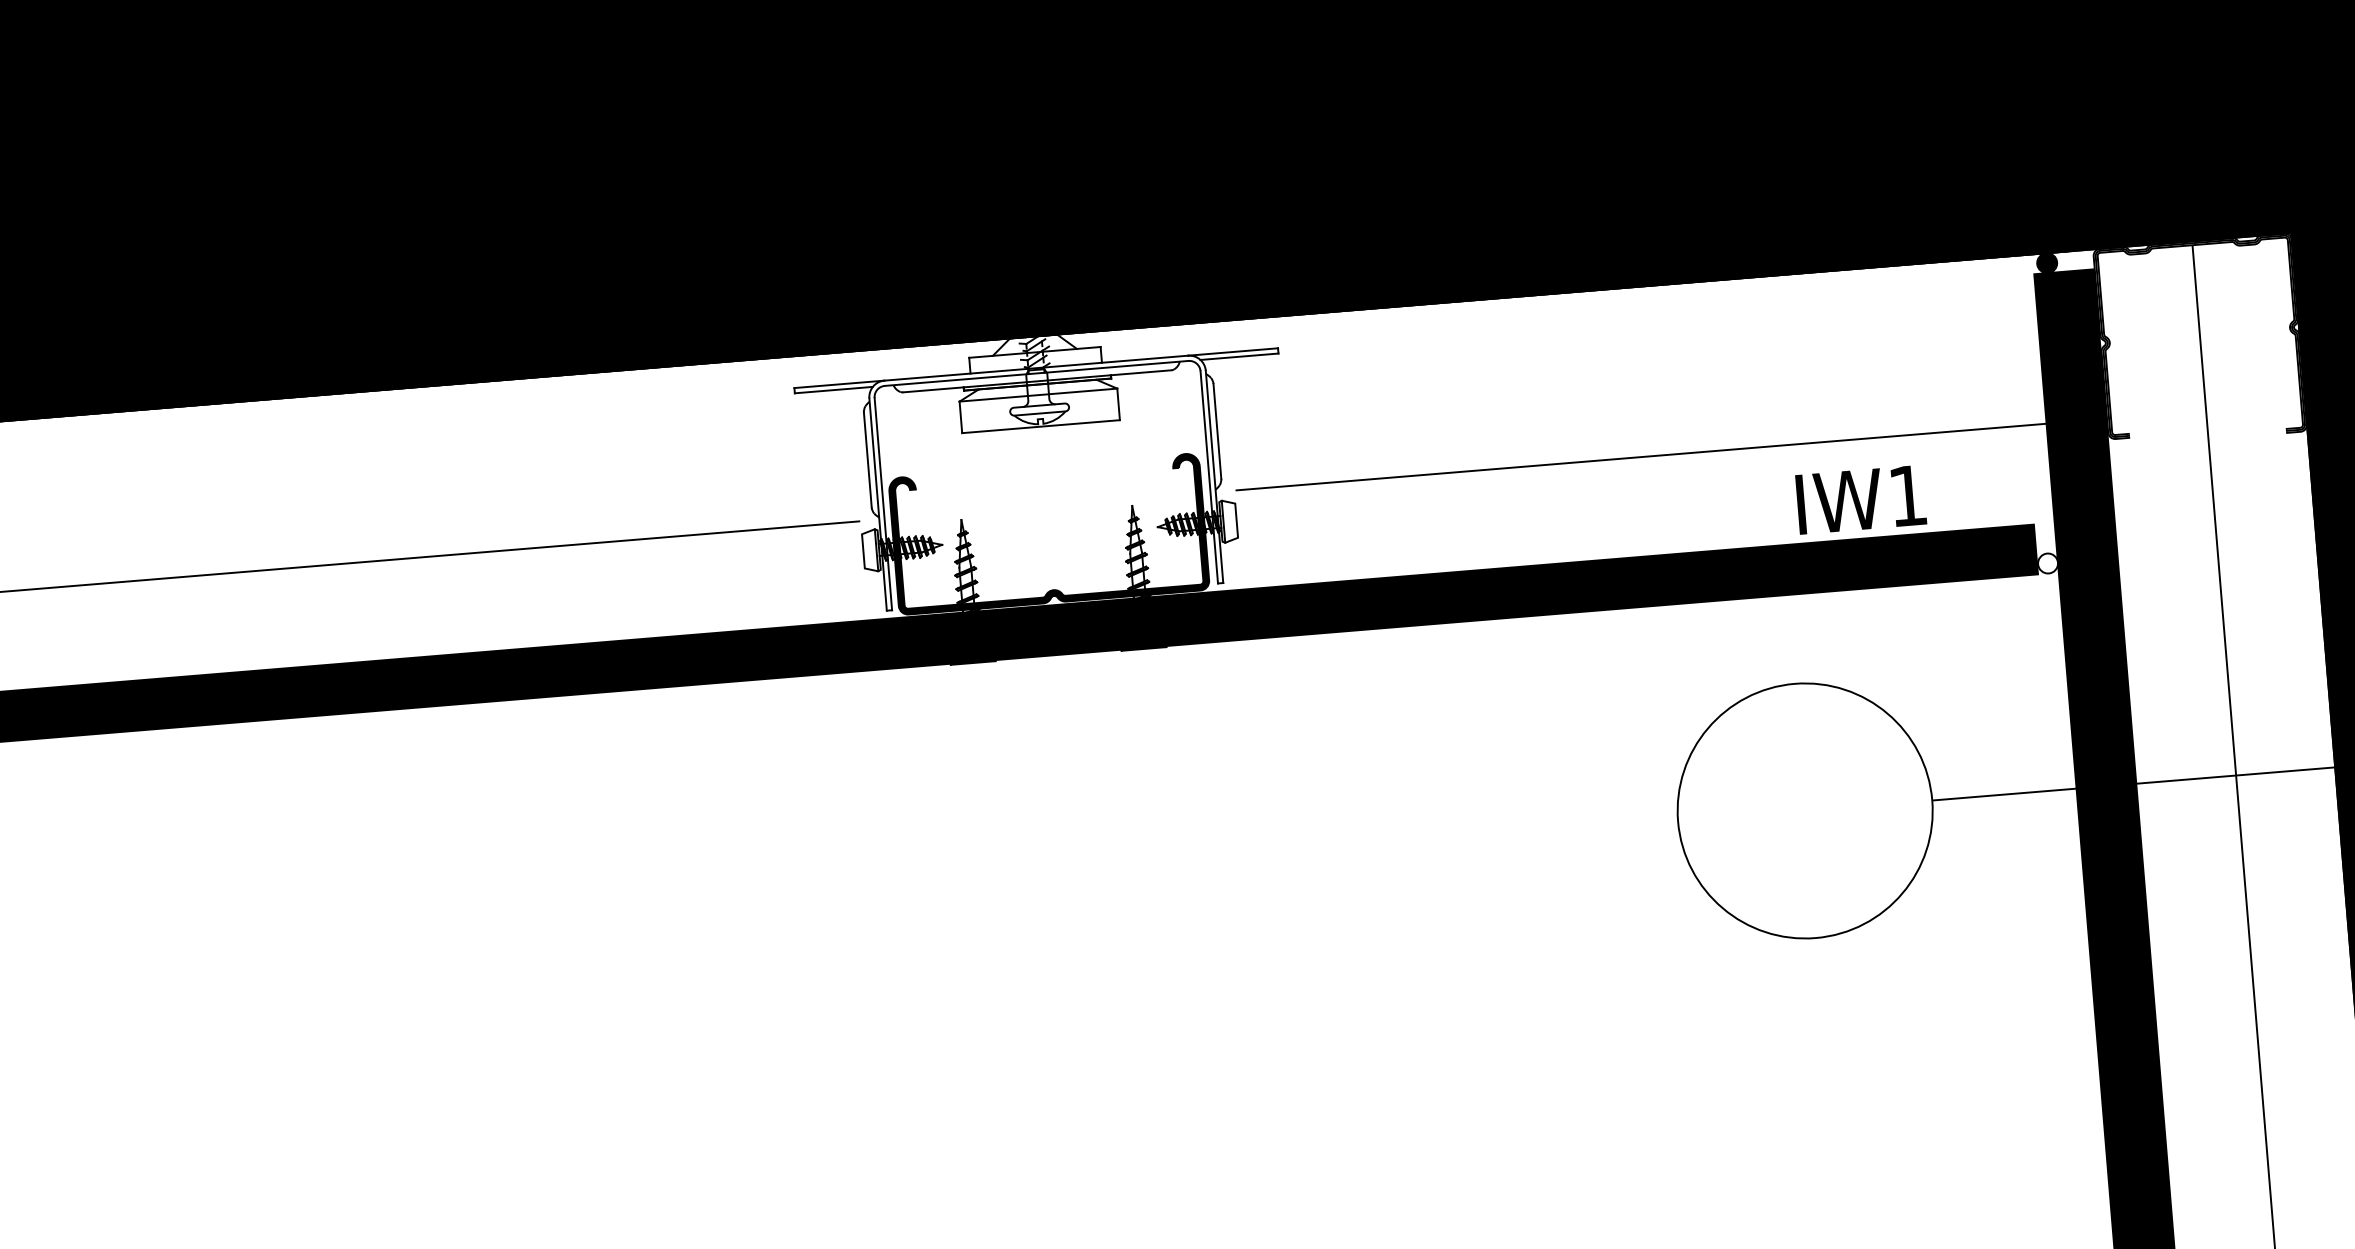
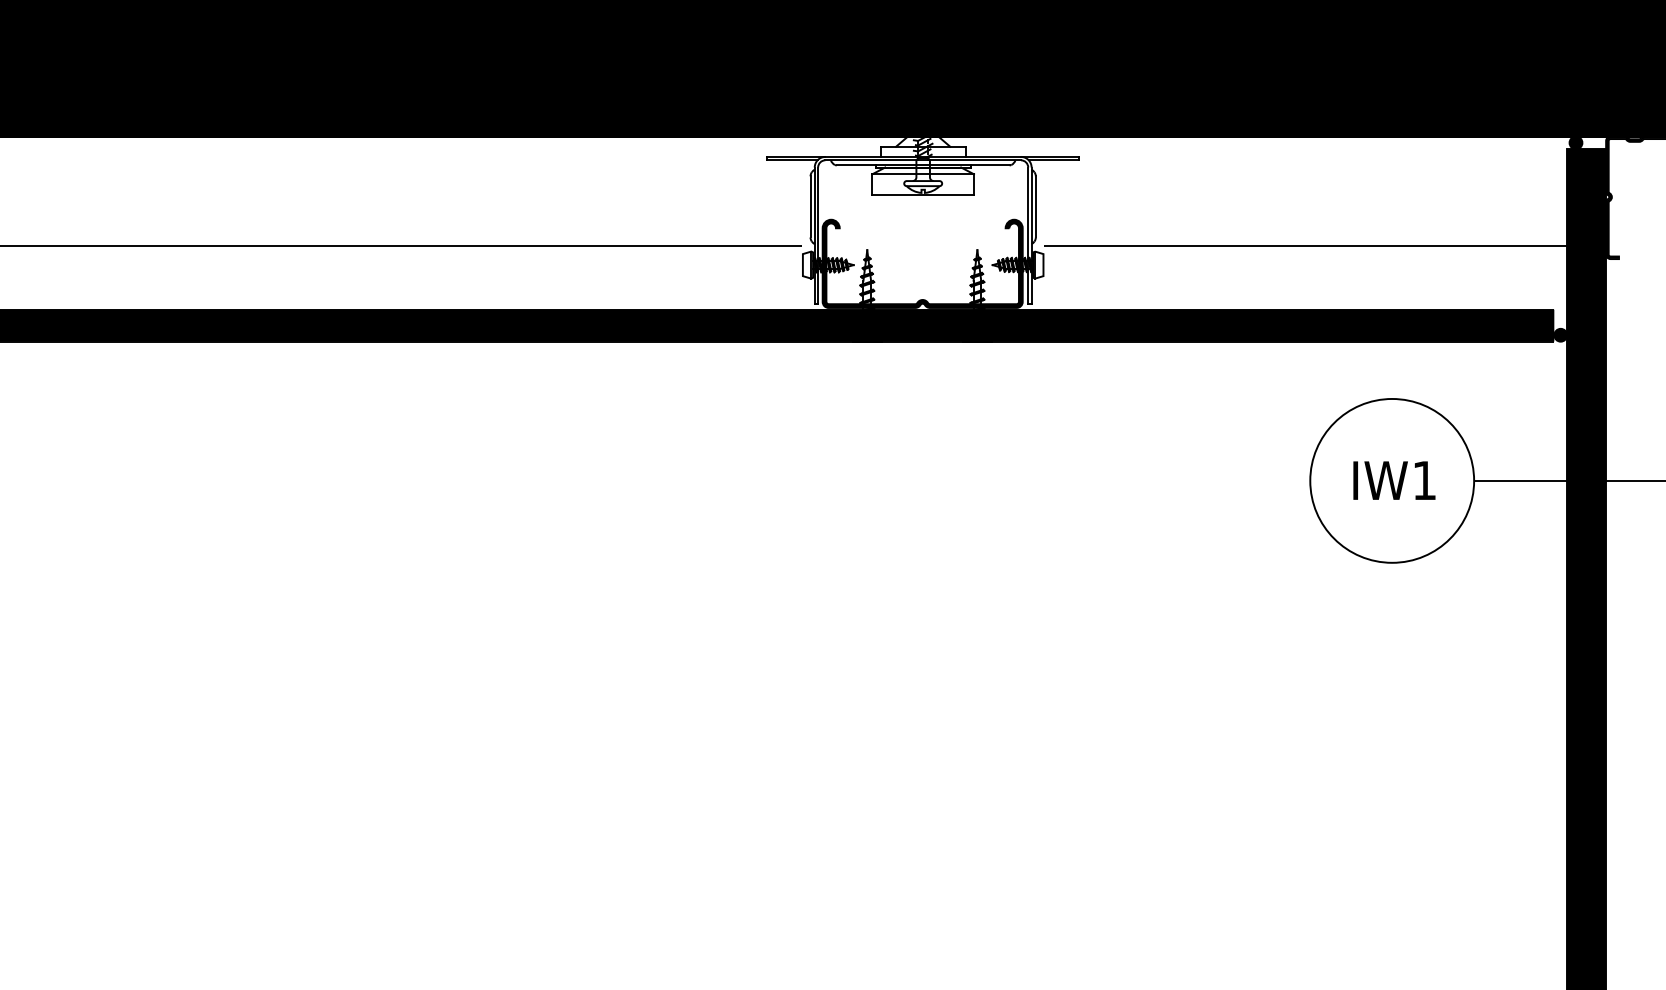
text: (1861, 499) -> (1394, 480), moved
fill: (2047, 562) -> (1560, 334), added

